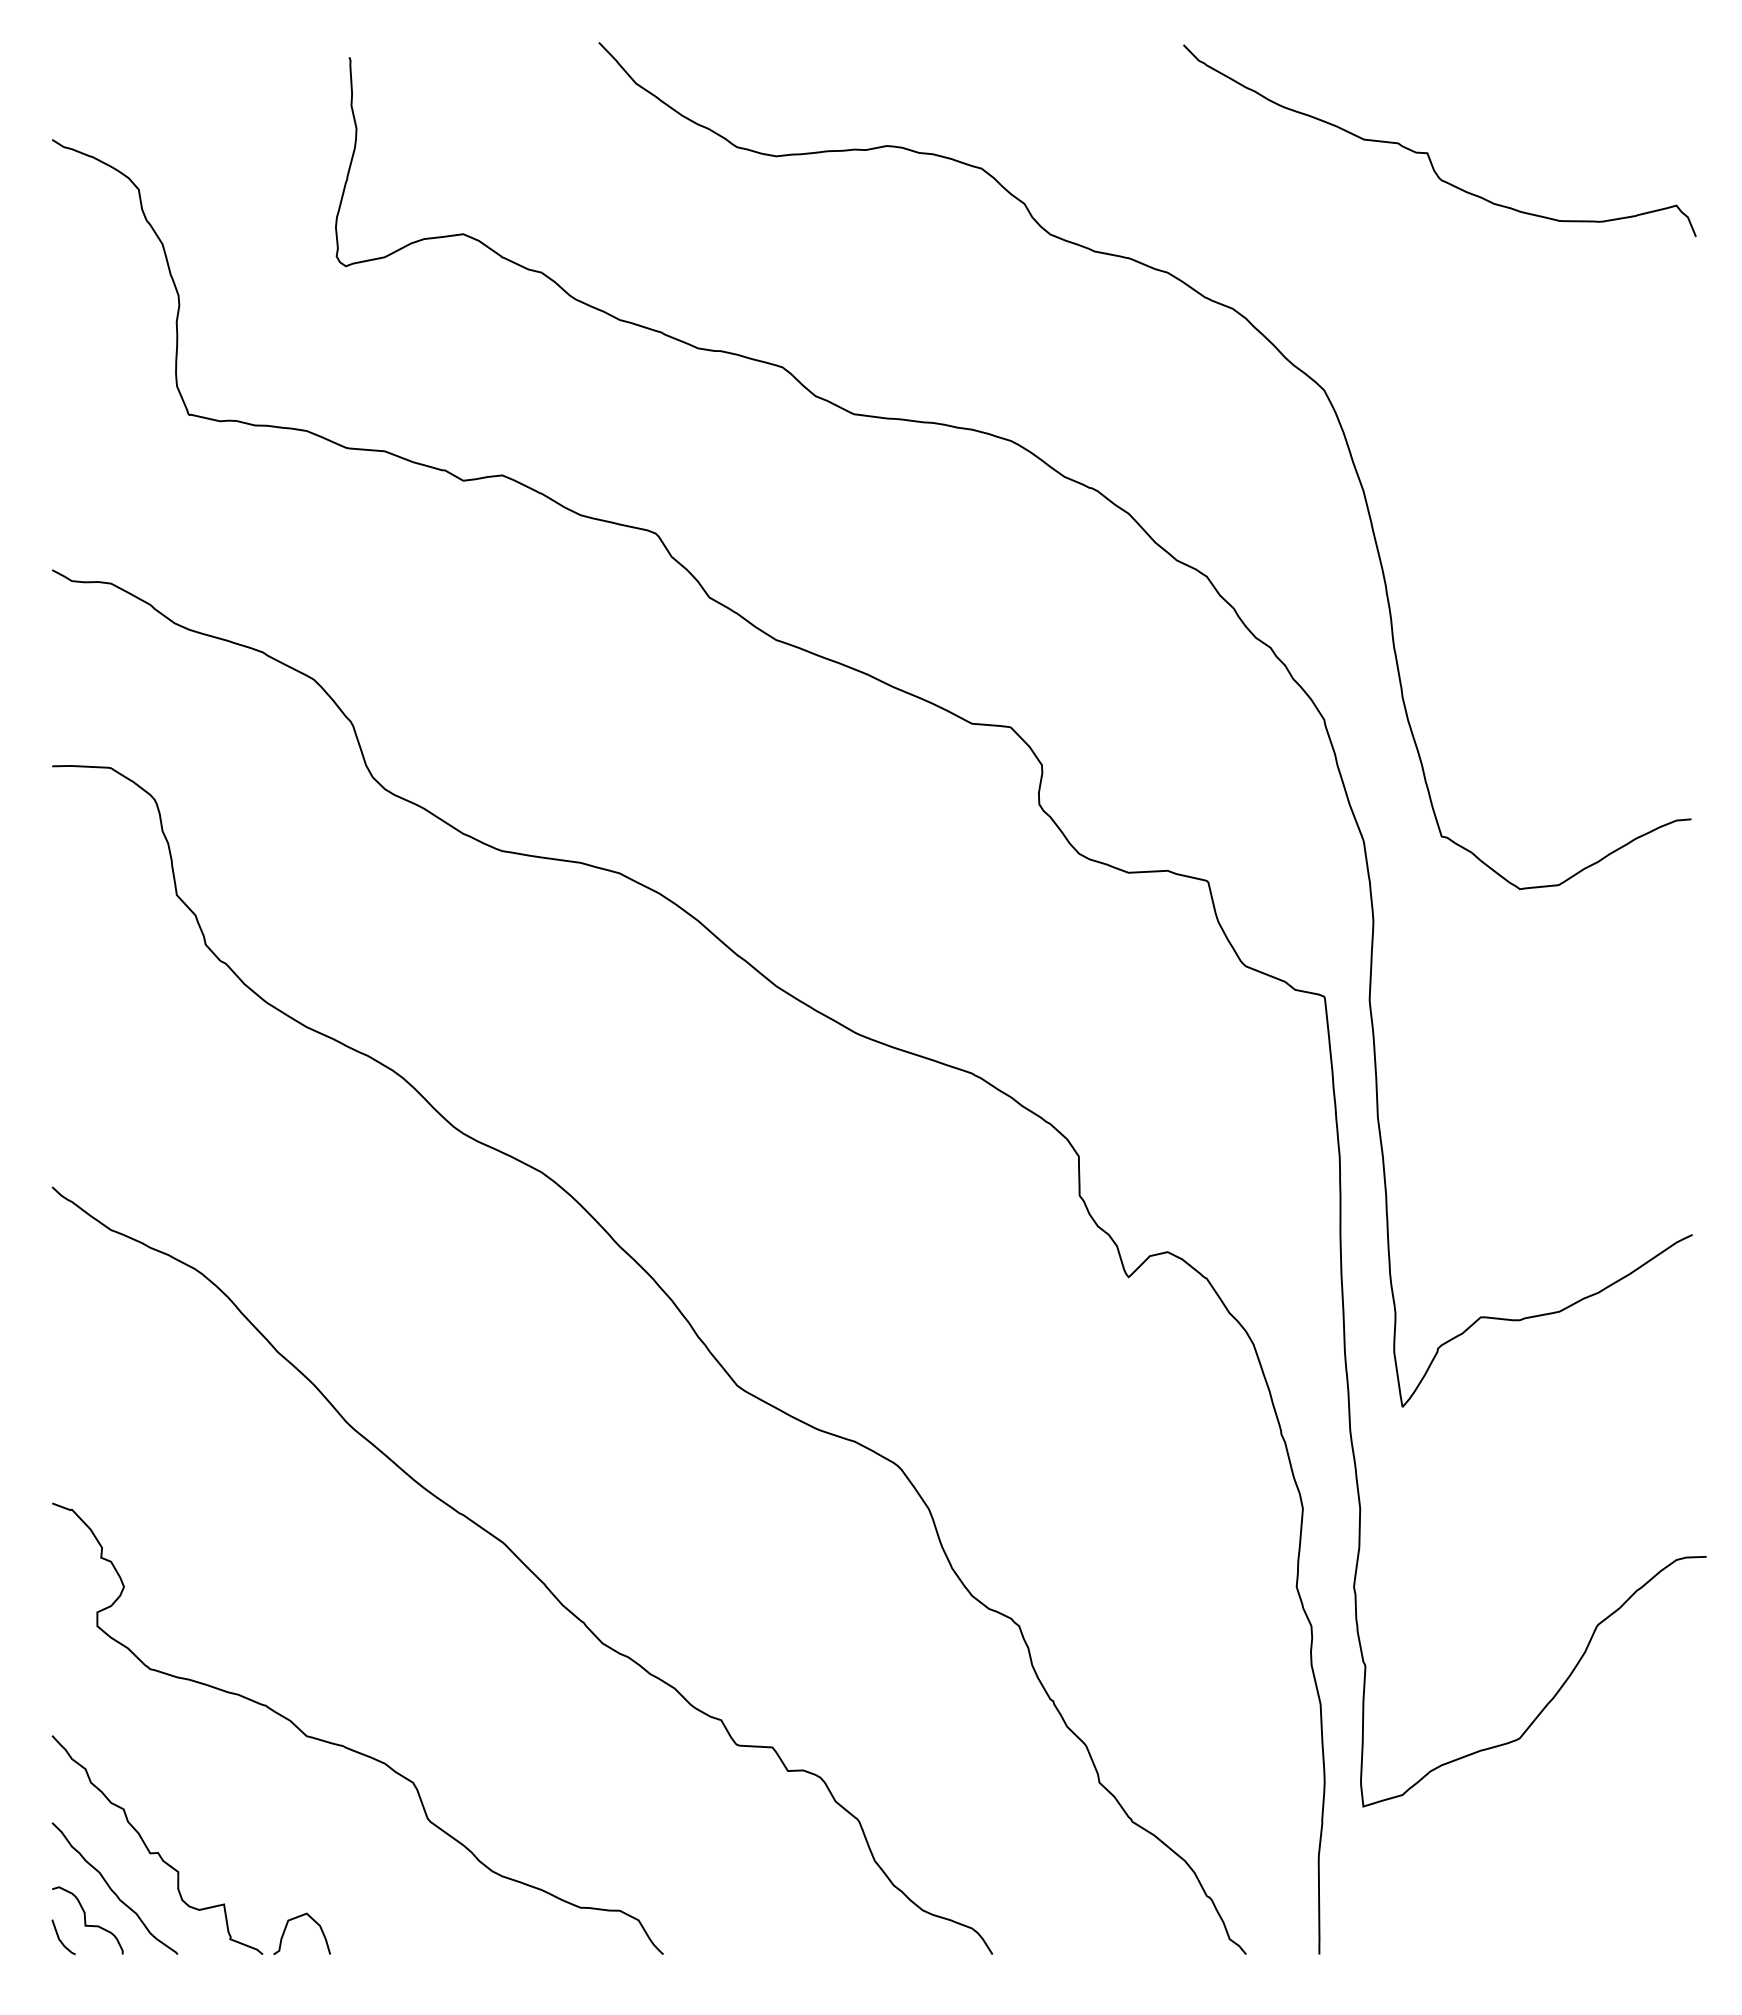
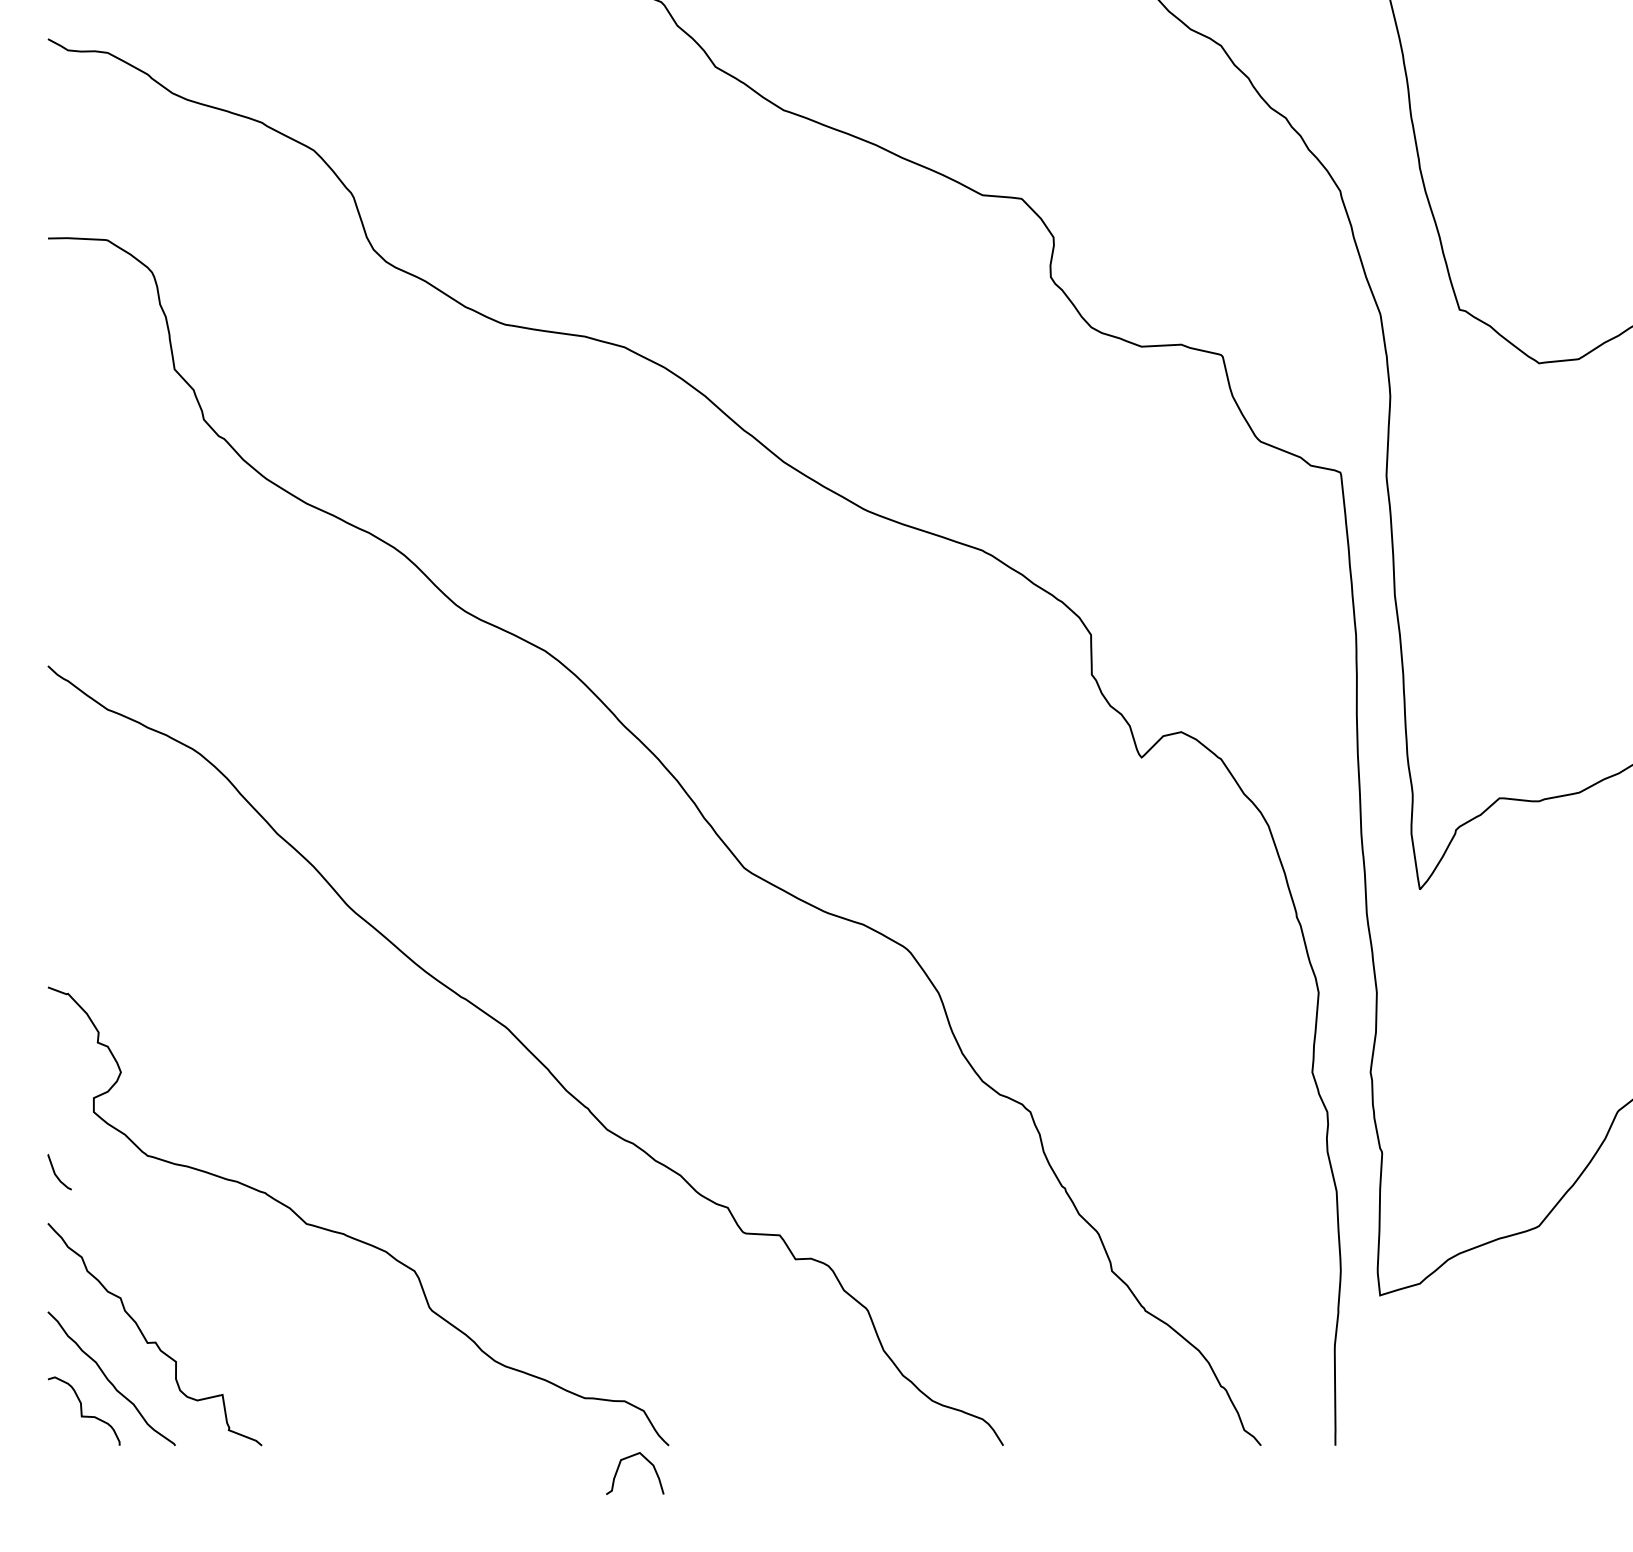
curve: (297, 1918) -> (630, 1457), moved
curve: (60, 1939) -> (56, 1174), moved

